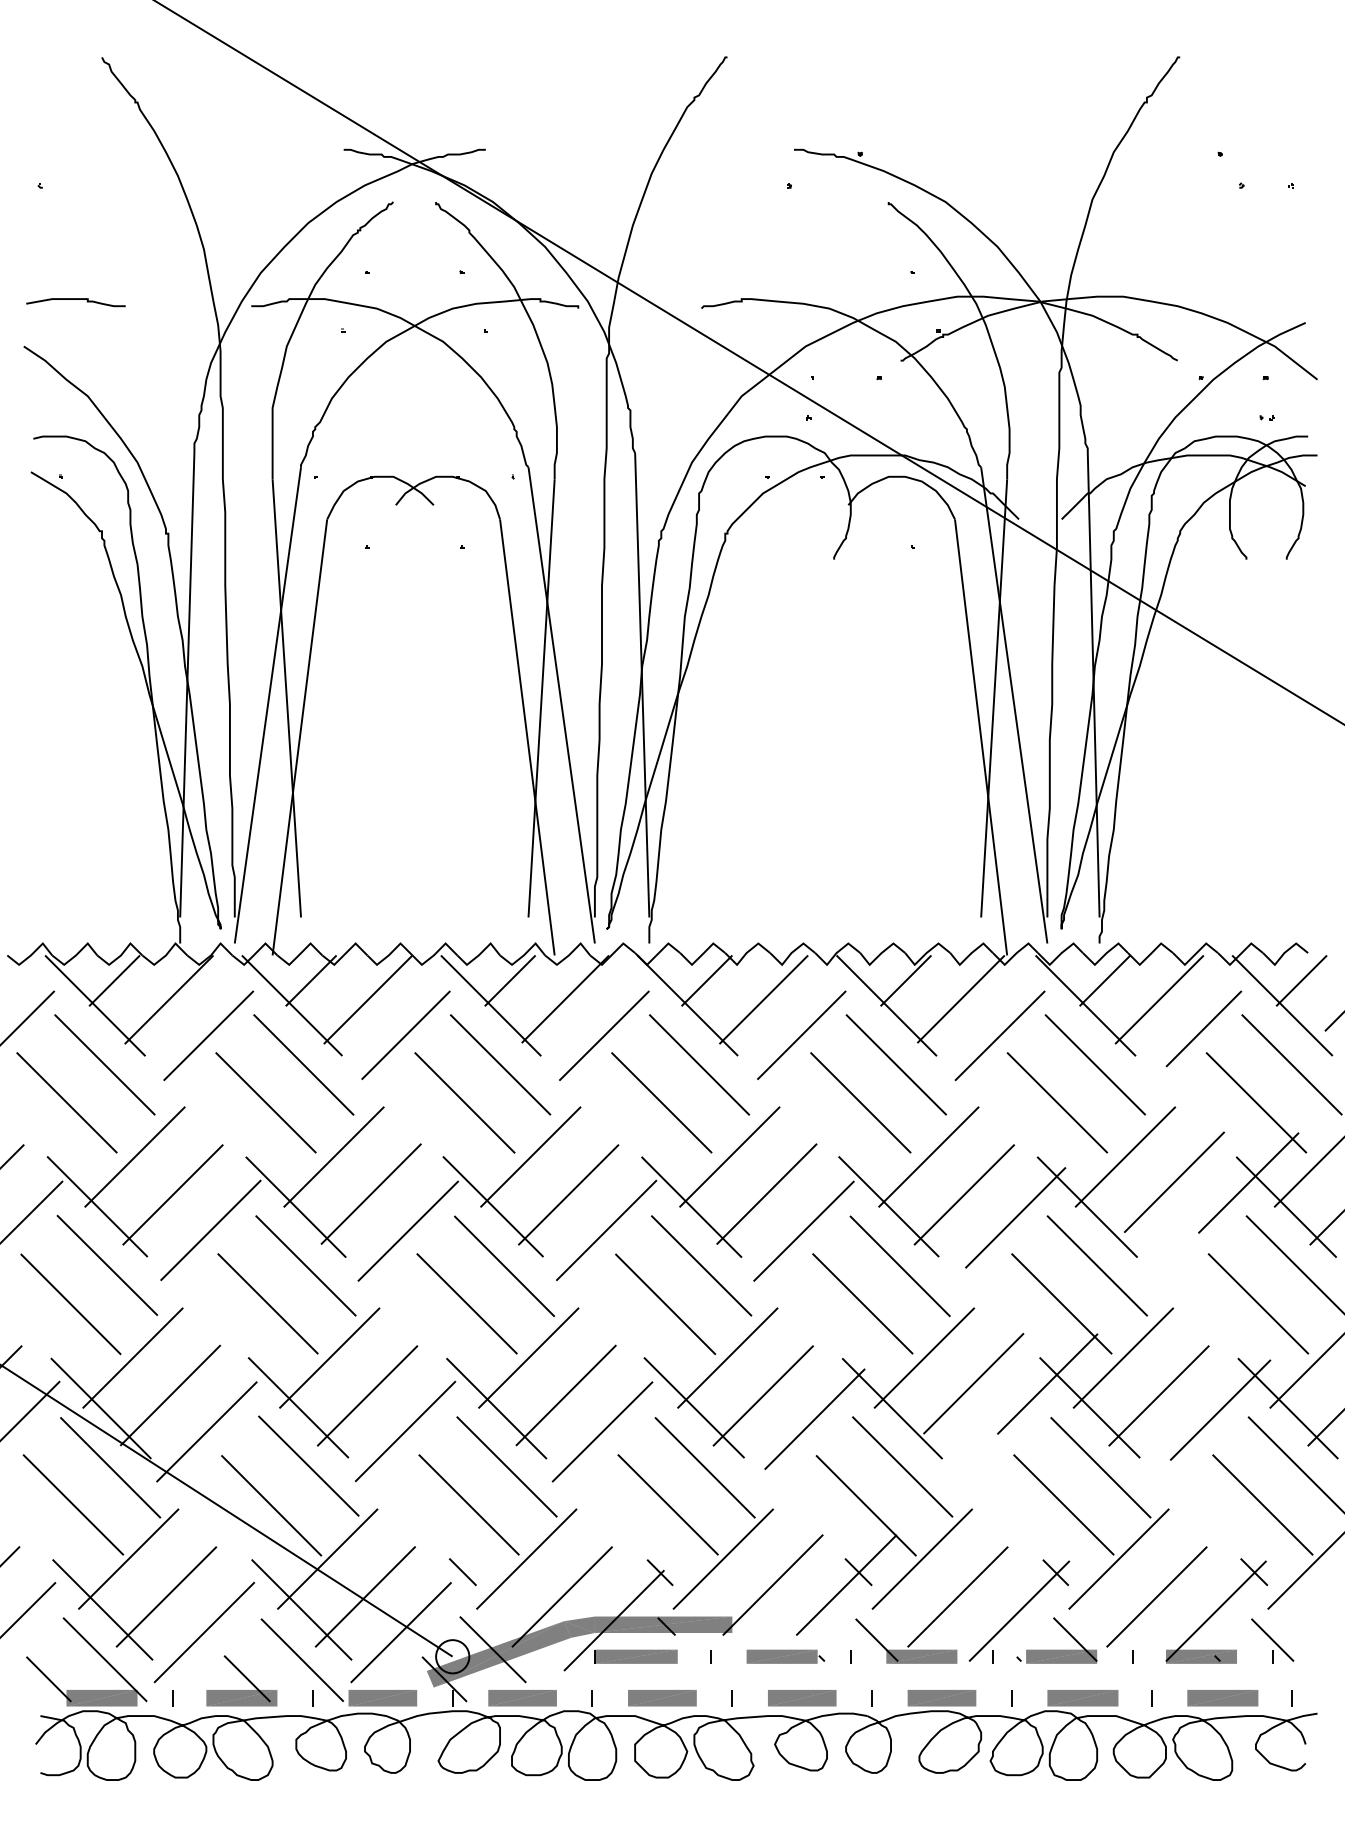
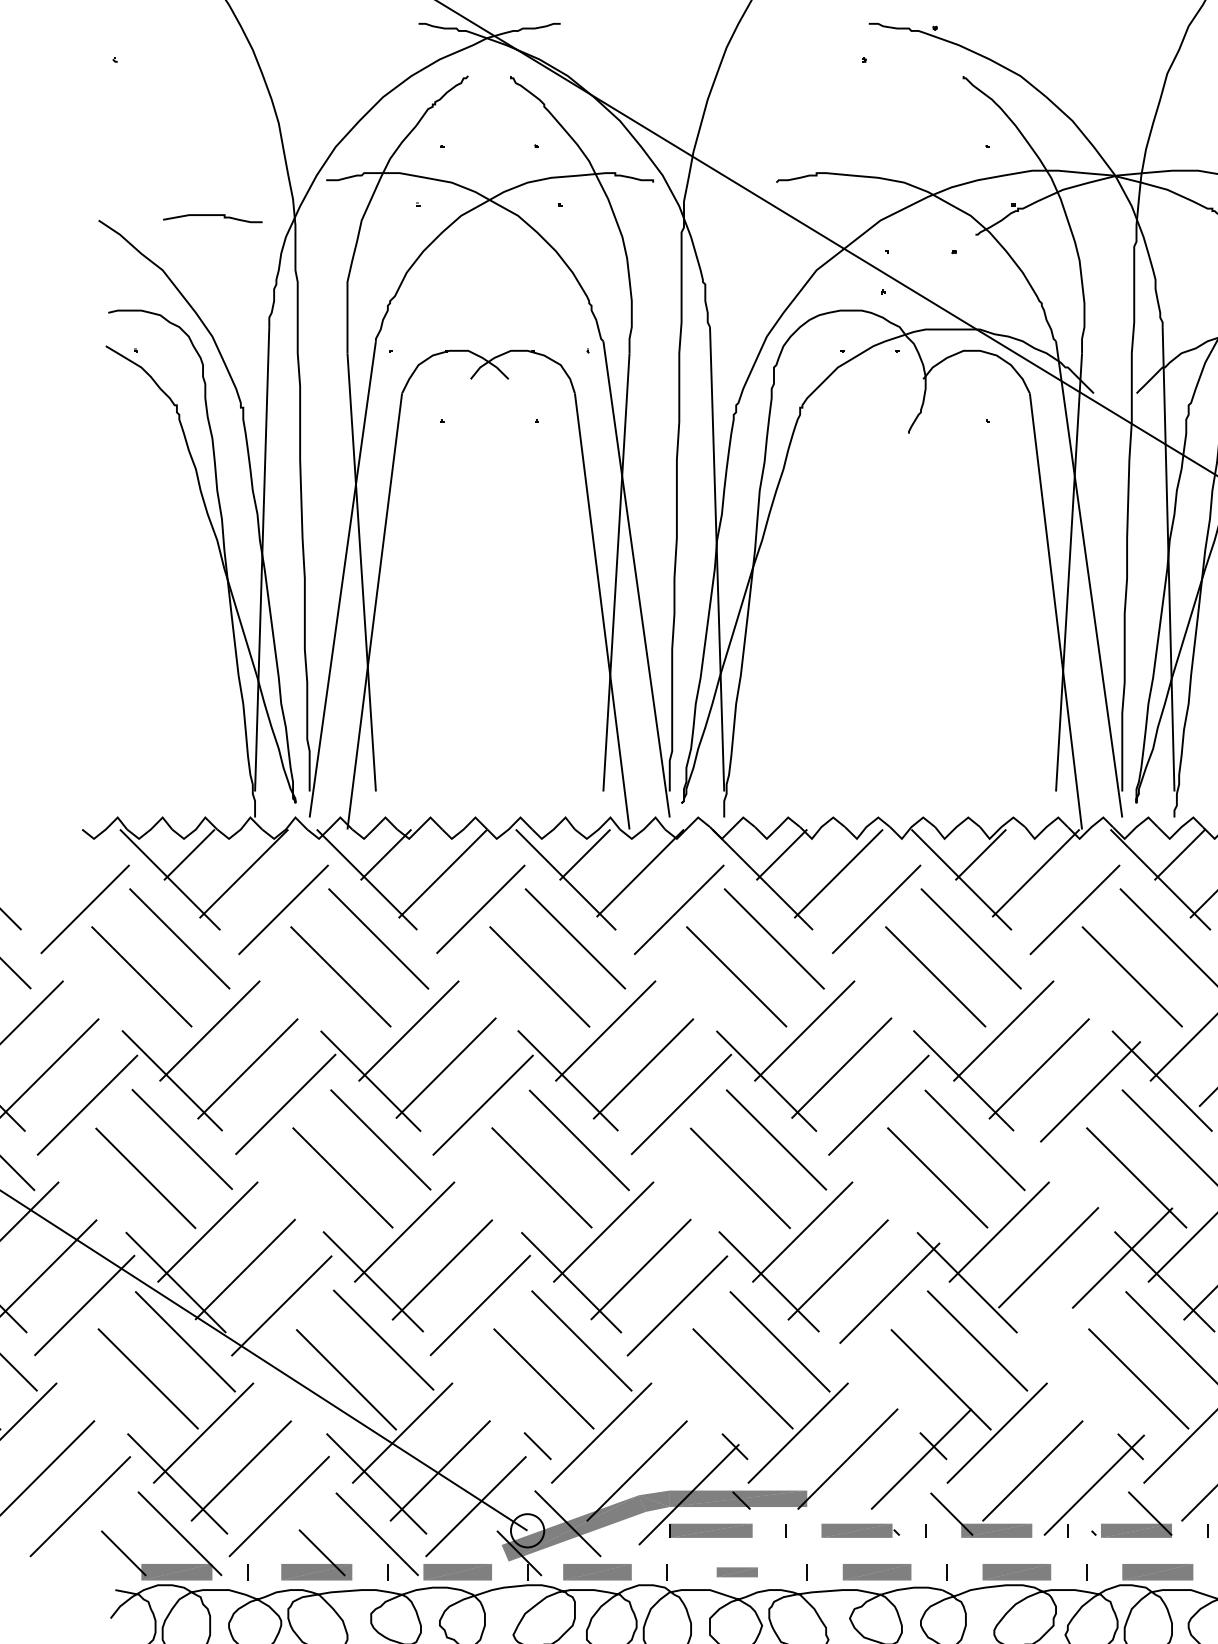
curve: (75, 299) -> (212, 215), moved
part: (662, 1698) -> (737, 1572), size x0.6

